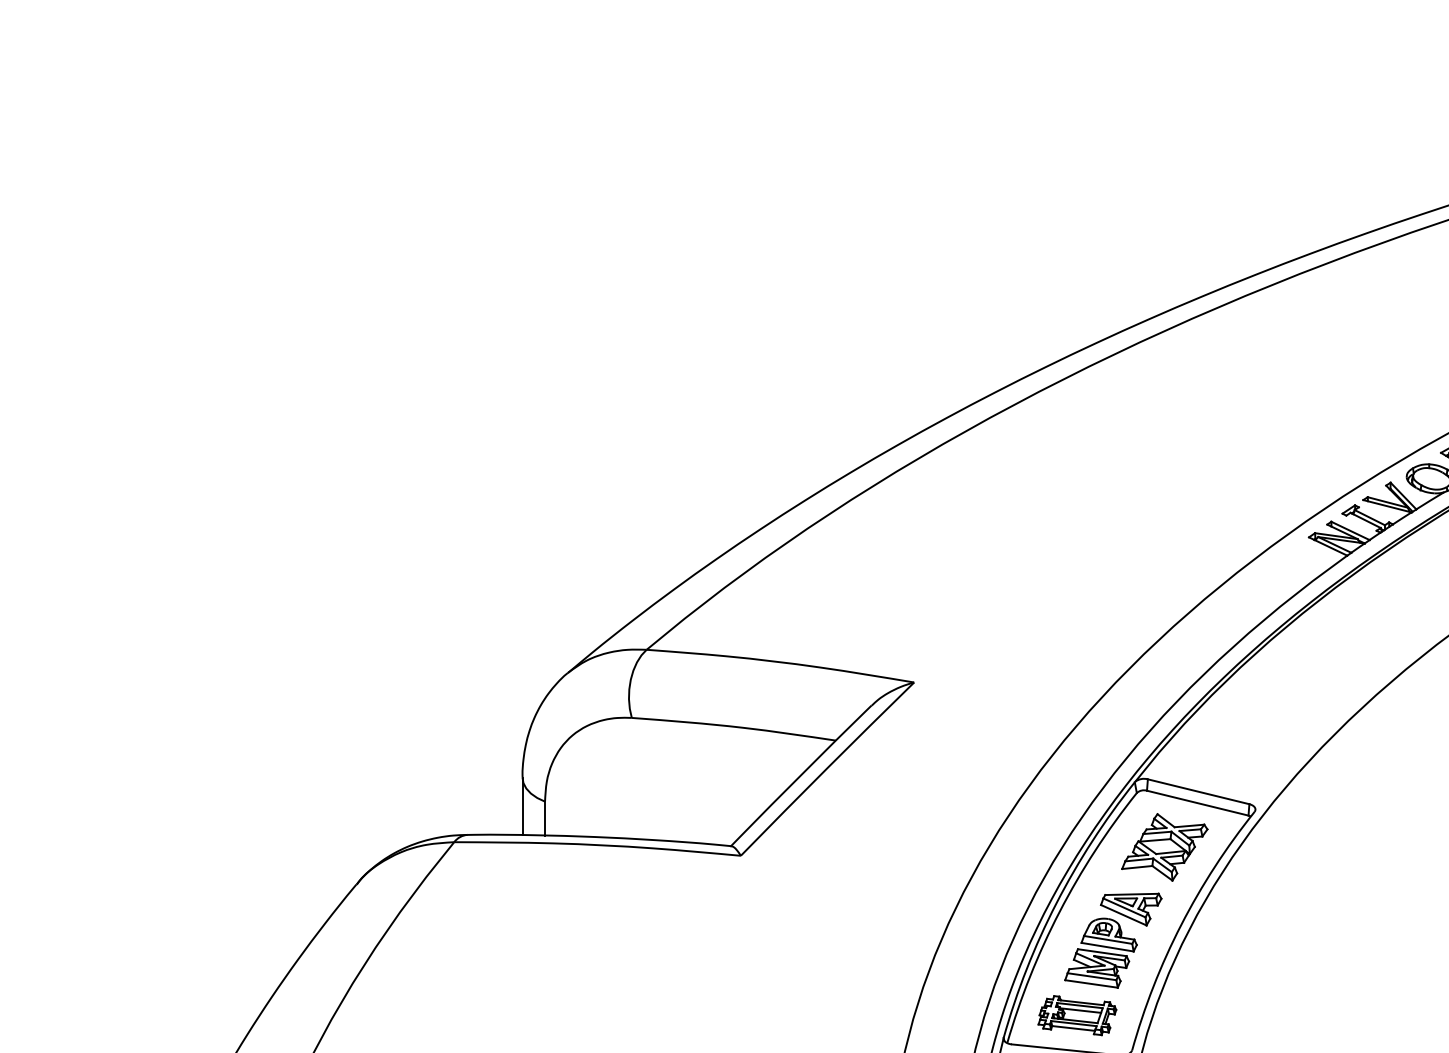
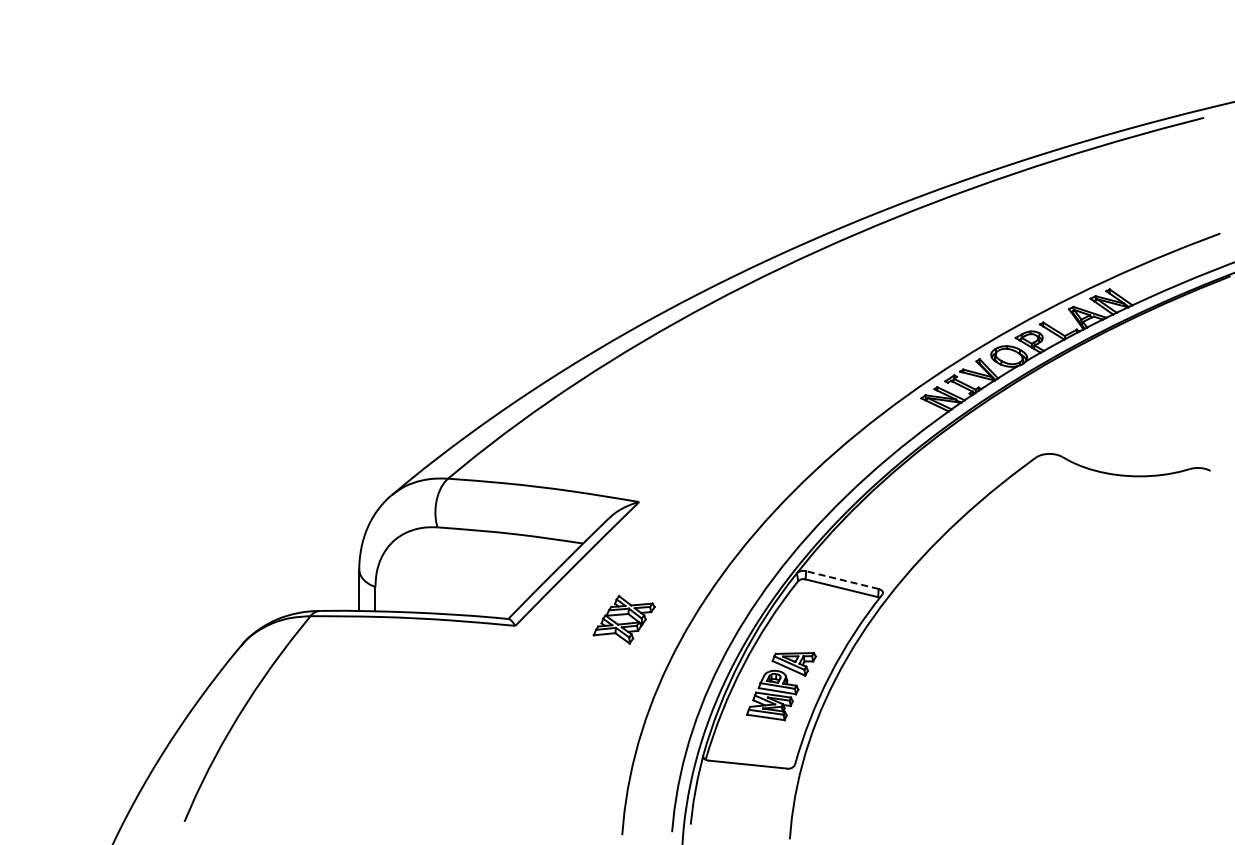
line: (1197, 792) -> (841, 580), solid -> dashed
part: (1163, 846) -> (623, 619), moved
part: (1076, 1016) -> (755, 740), removed

